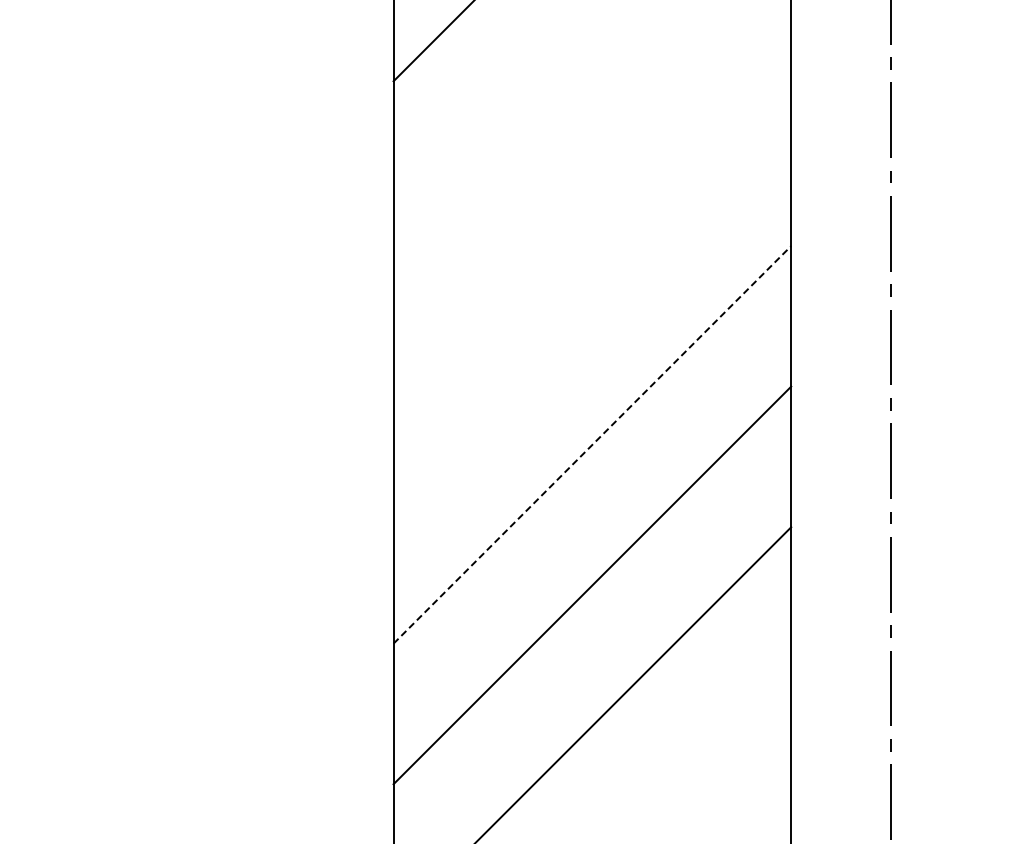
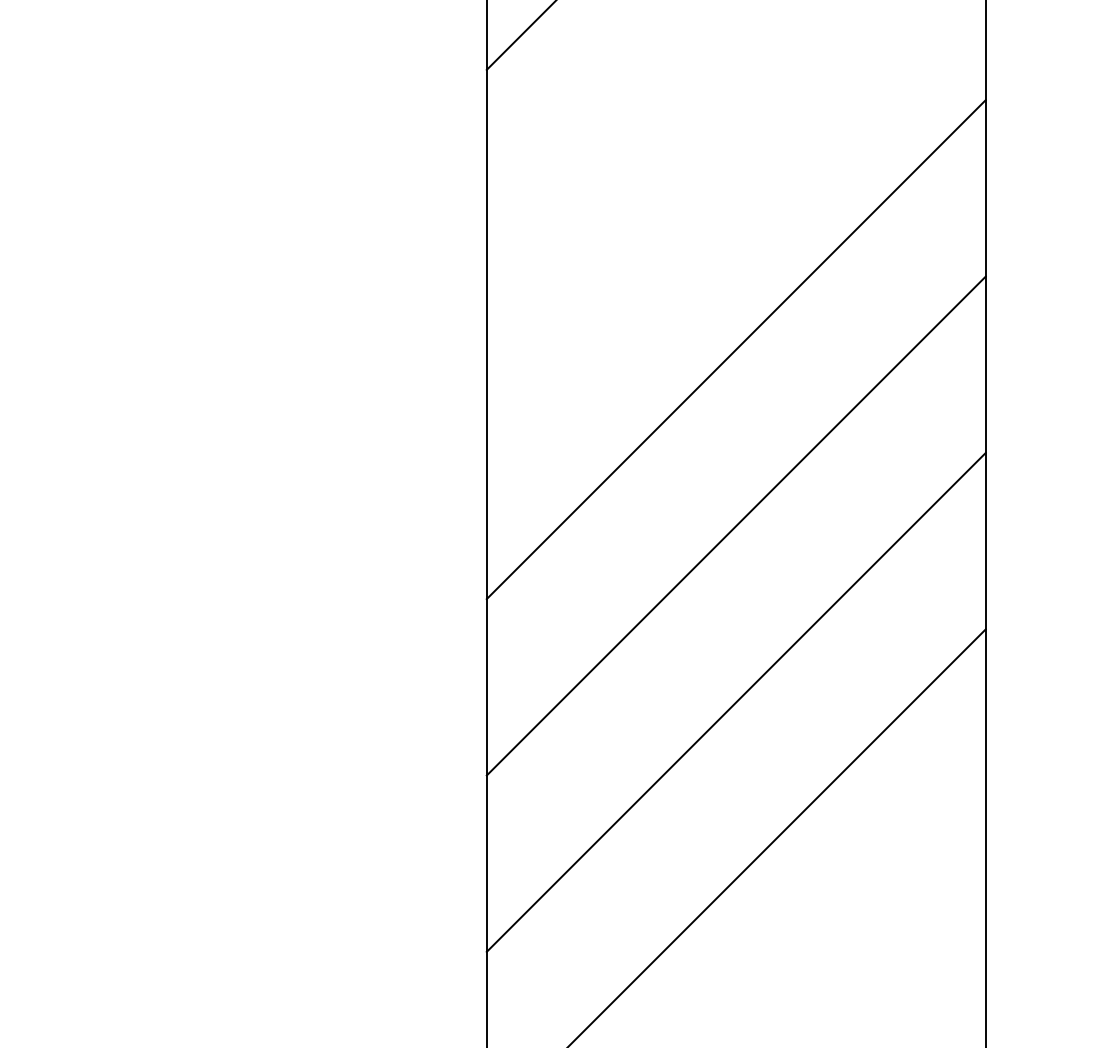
line: (592, 304) -> (736, 349), added
line: (592, 444) -> (736, 525), dashed -> solid

